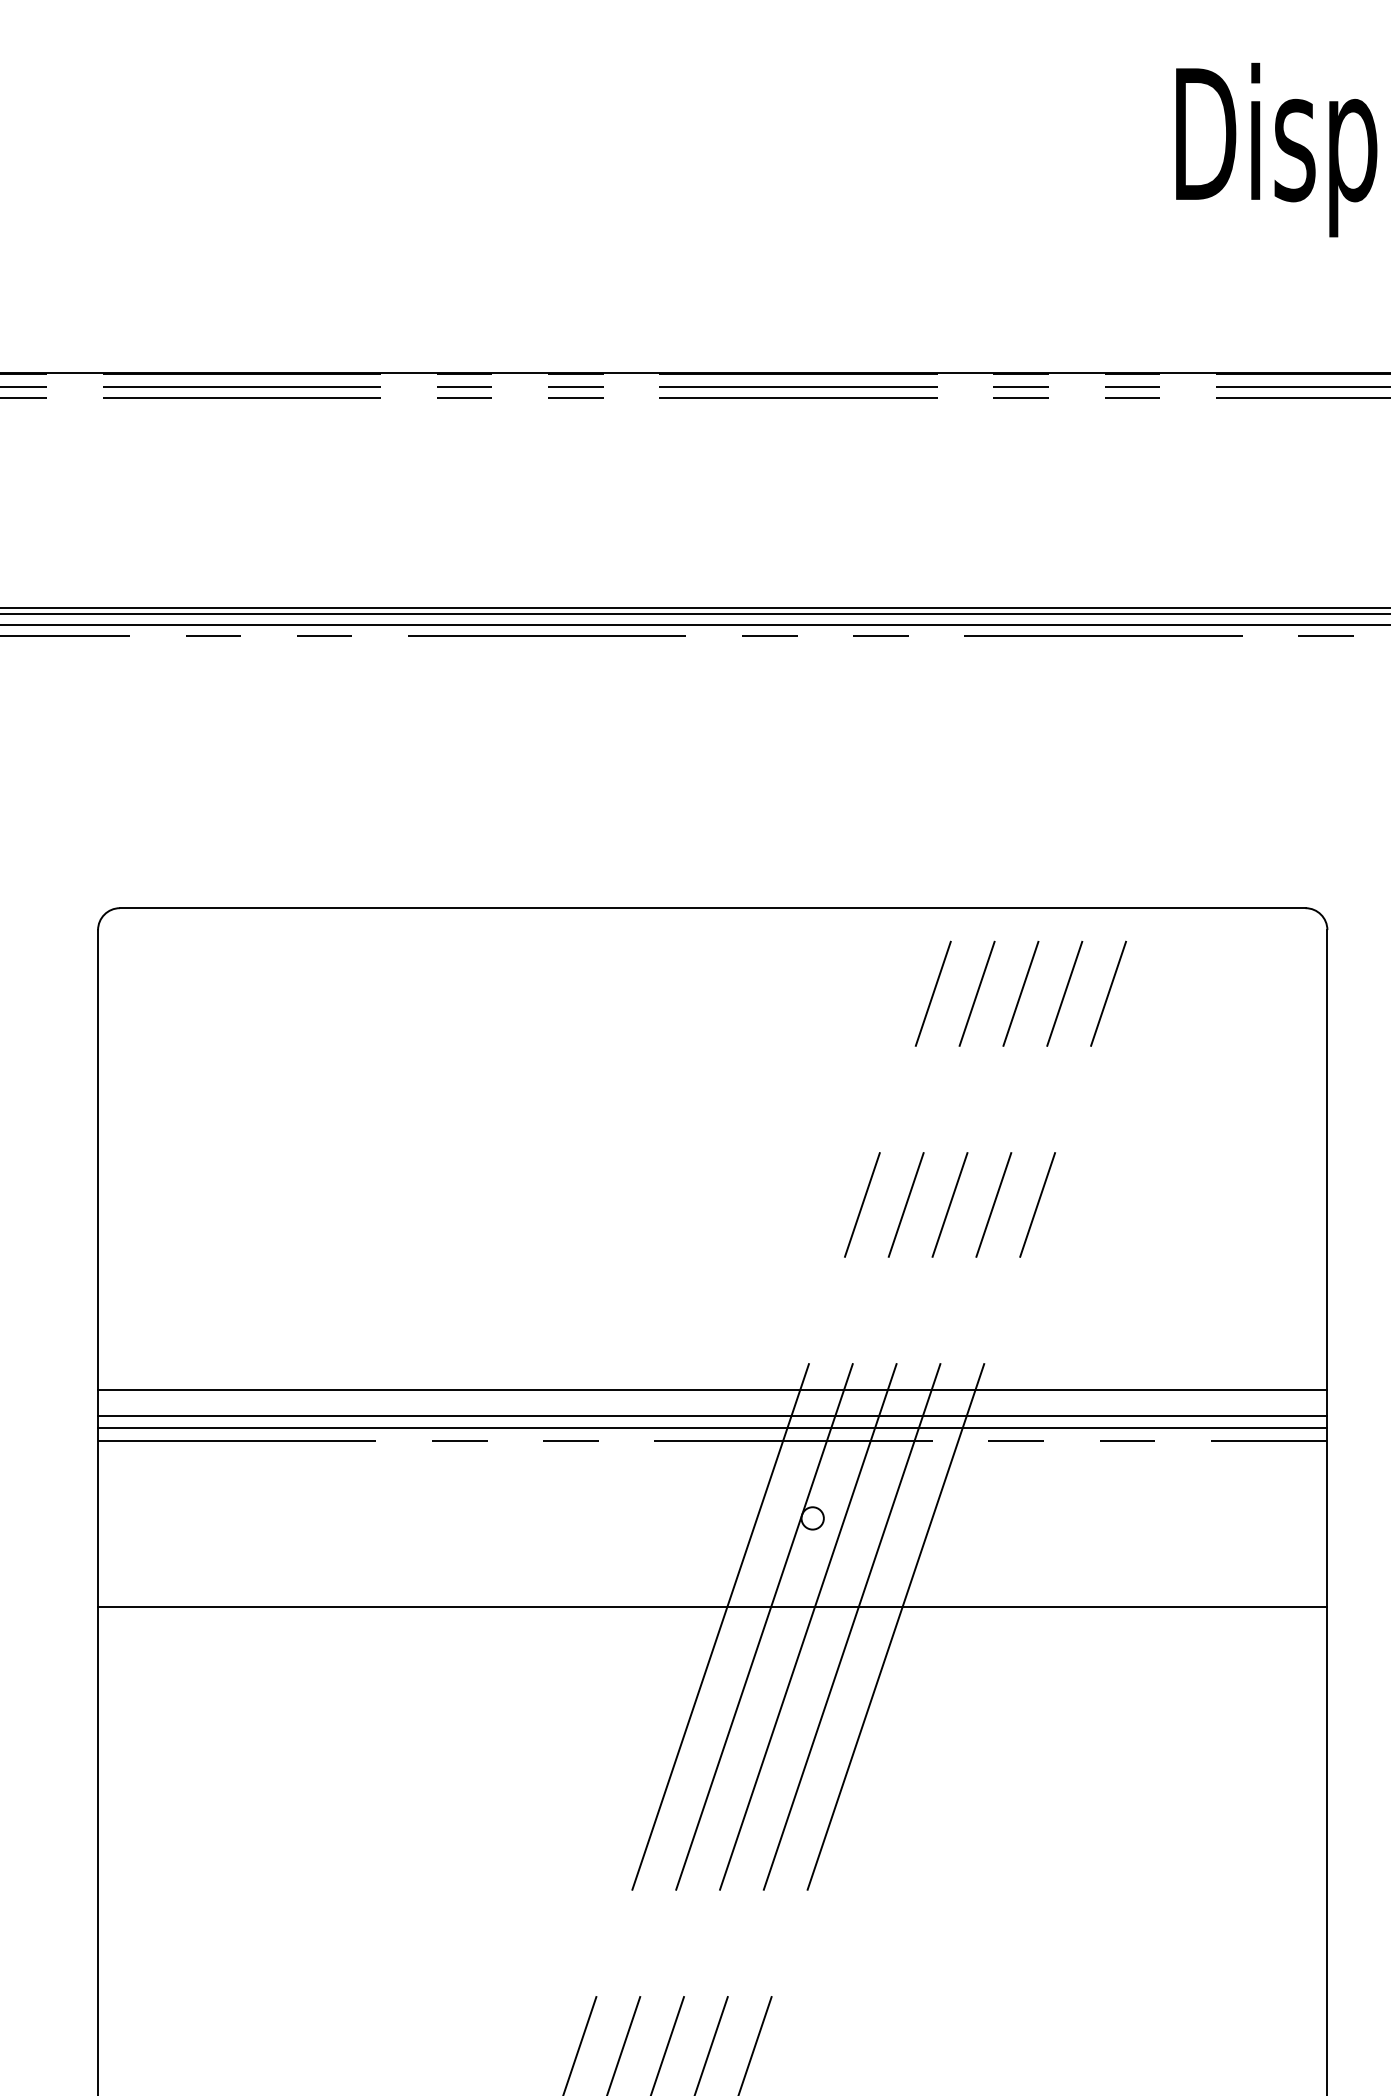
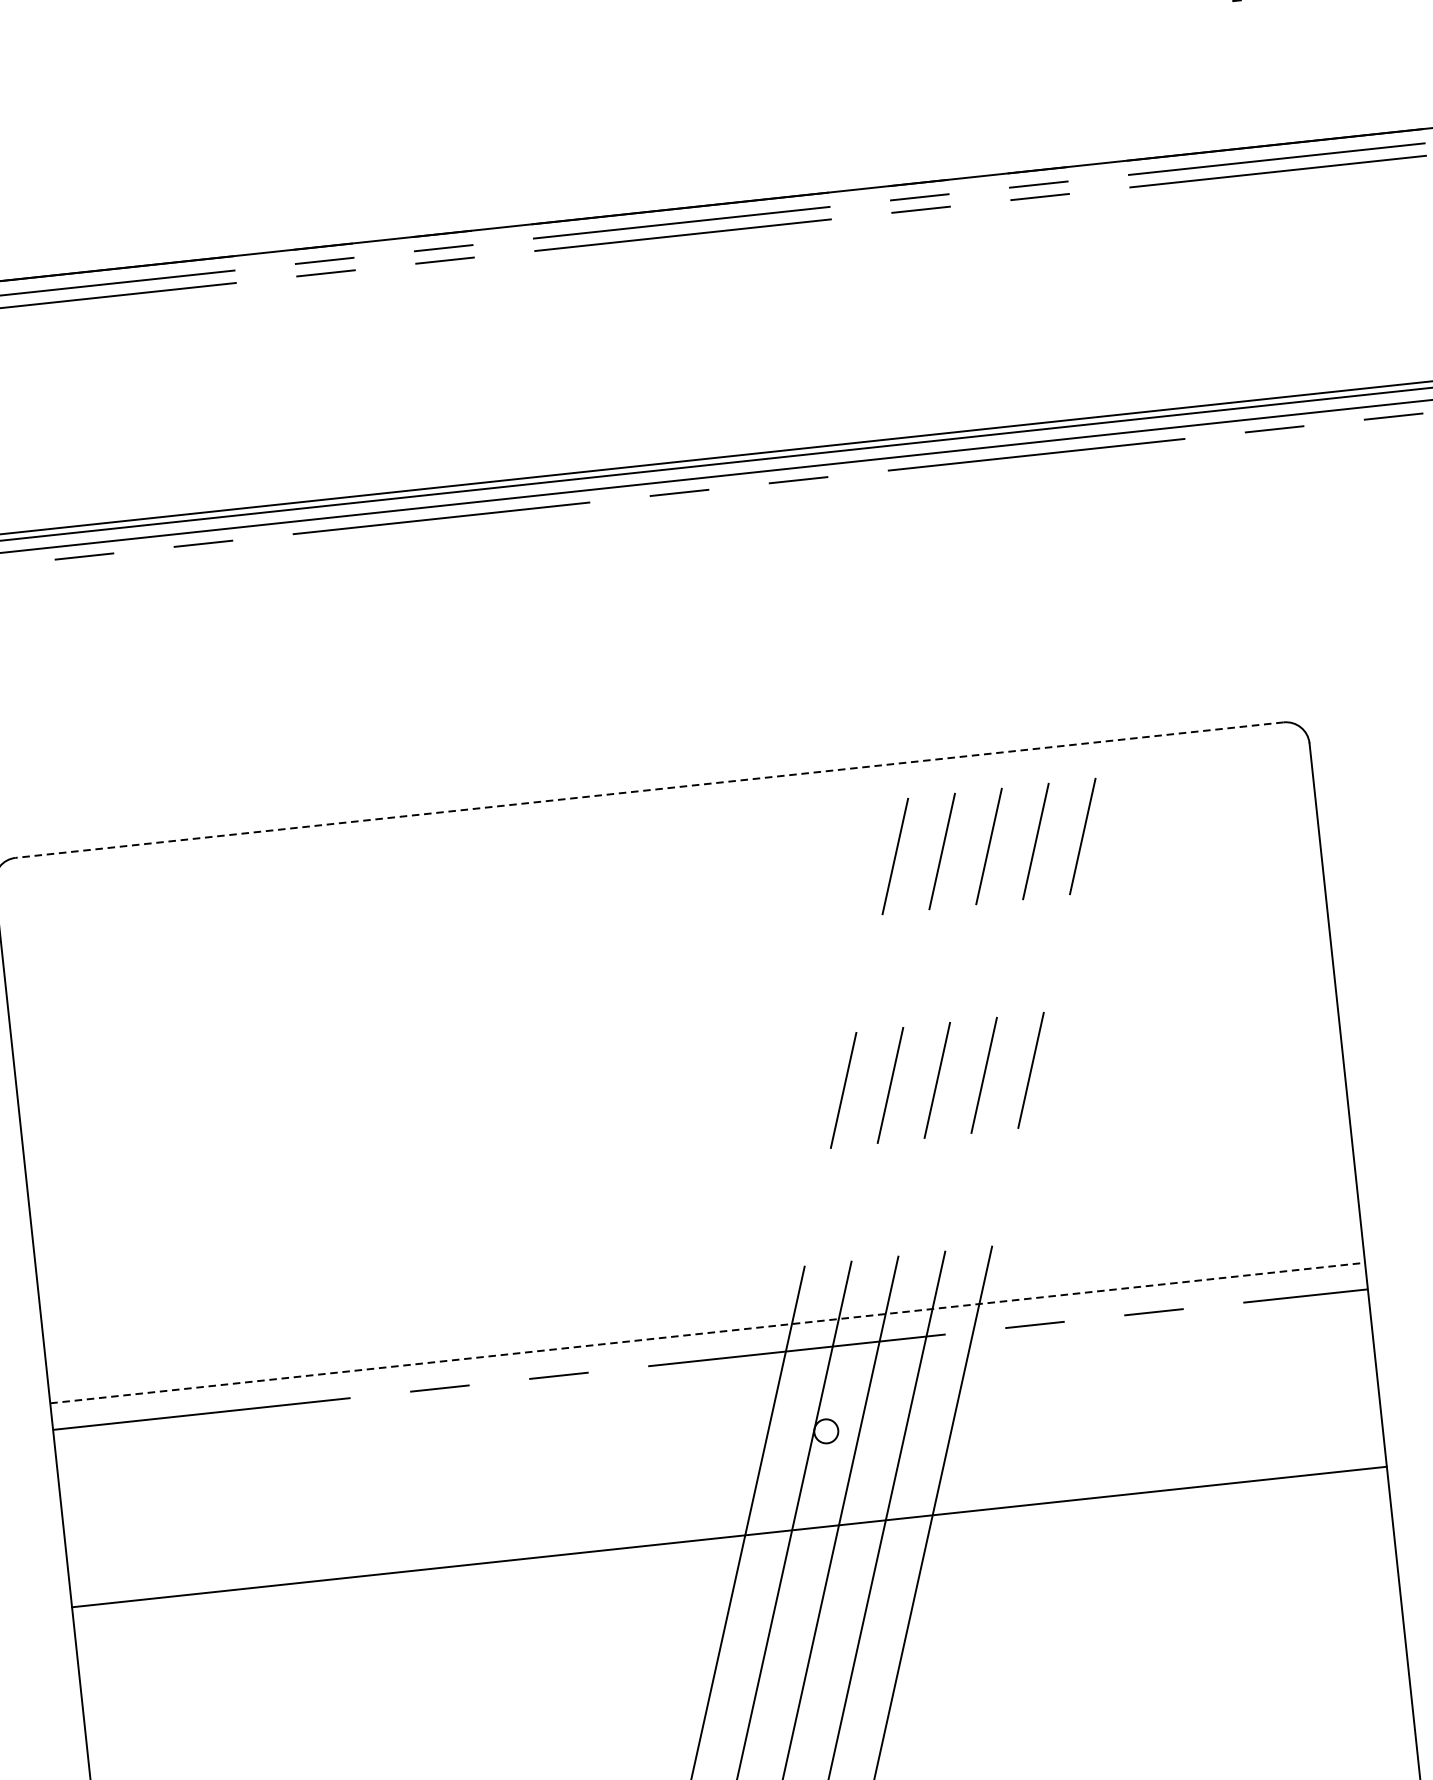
line: (712, 908) -> (649, 790), solid -> dashed
line: (712, 1389) -> (704, 1304), removed
line: (712, 1415) -> (707, 1332), solid -> dashed
line: (712, 1428) -> (708, 1346), removed

